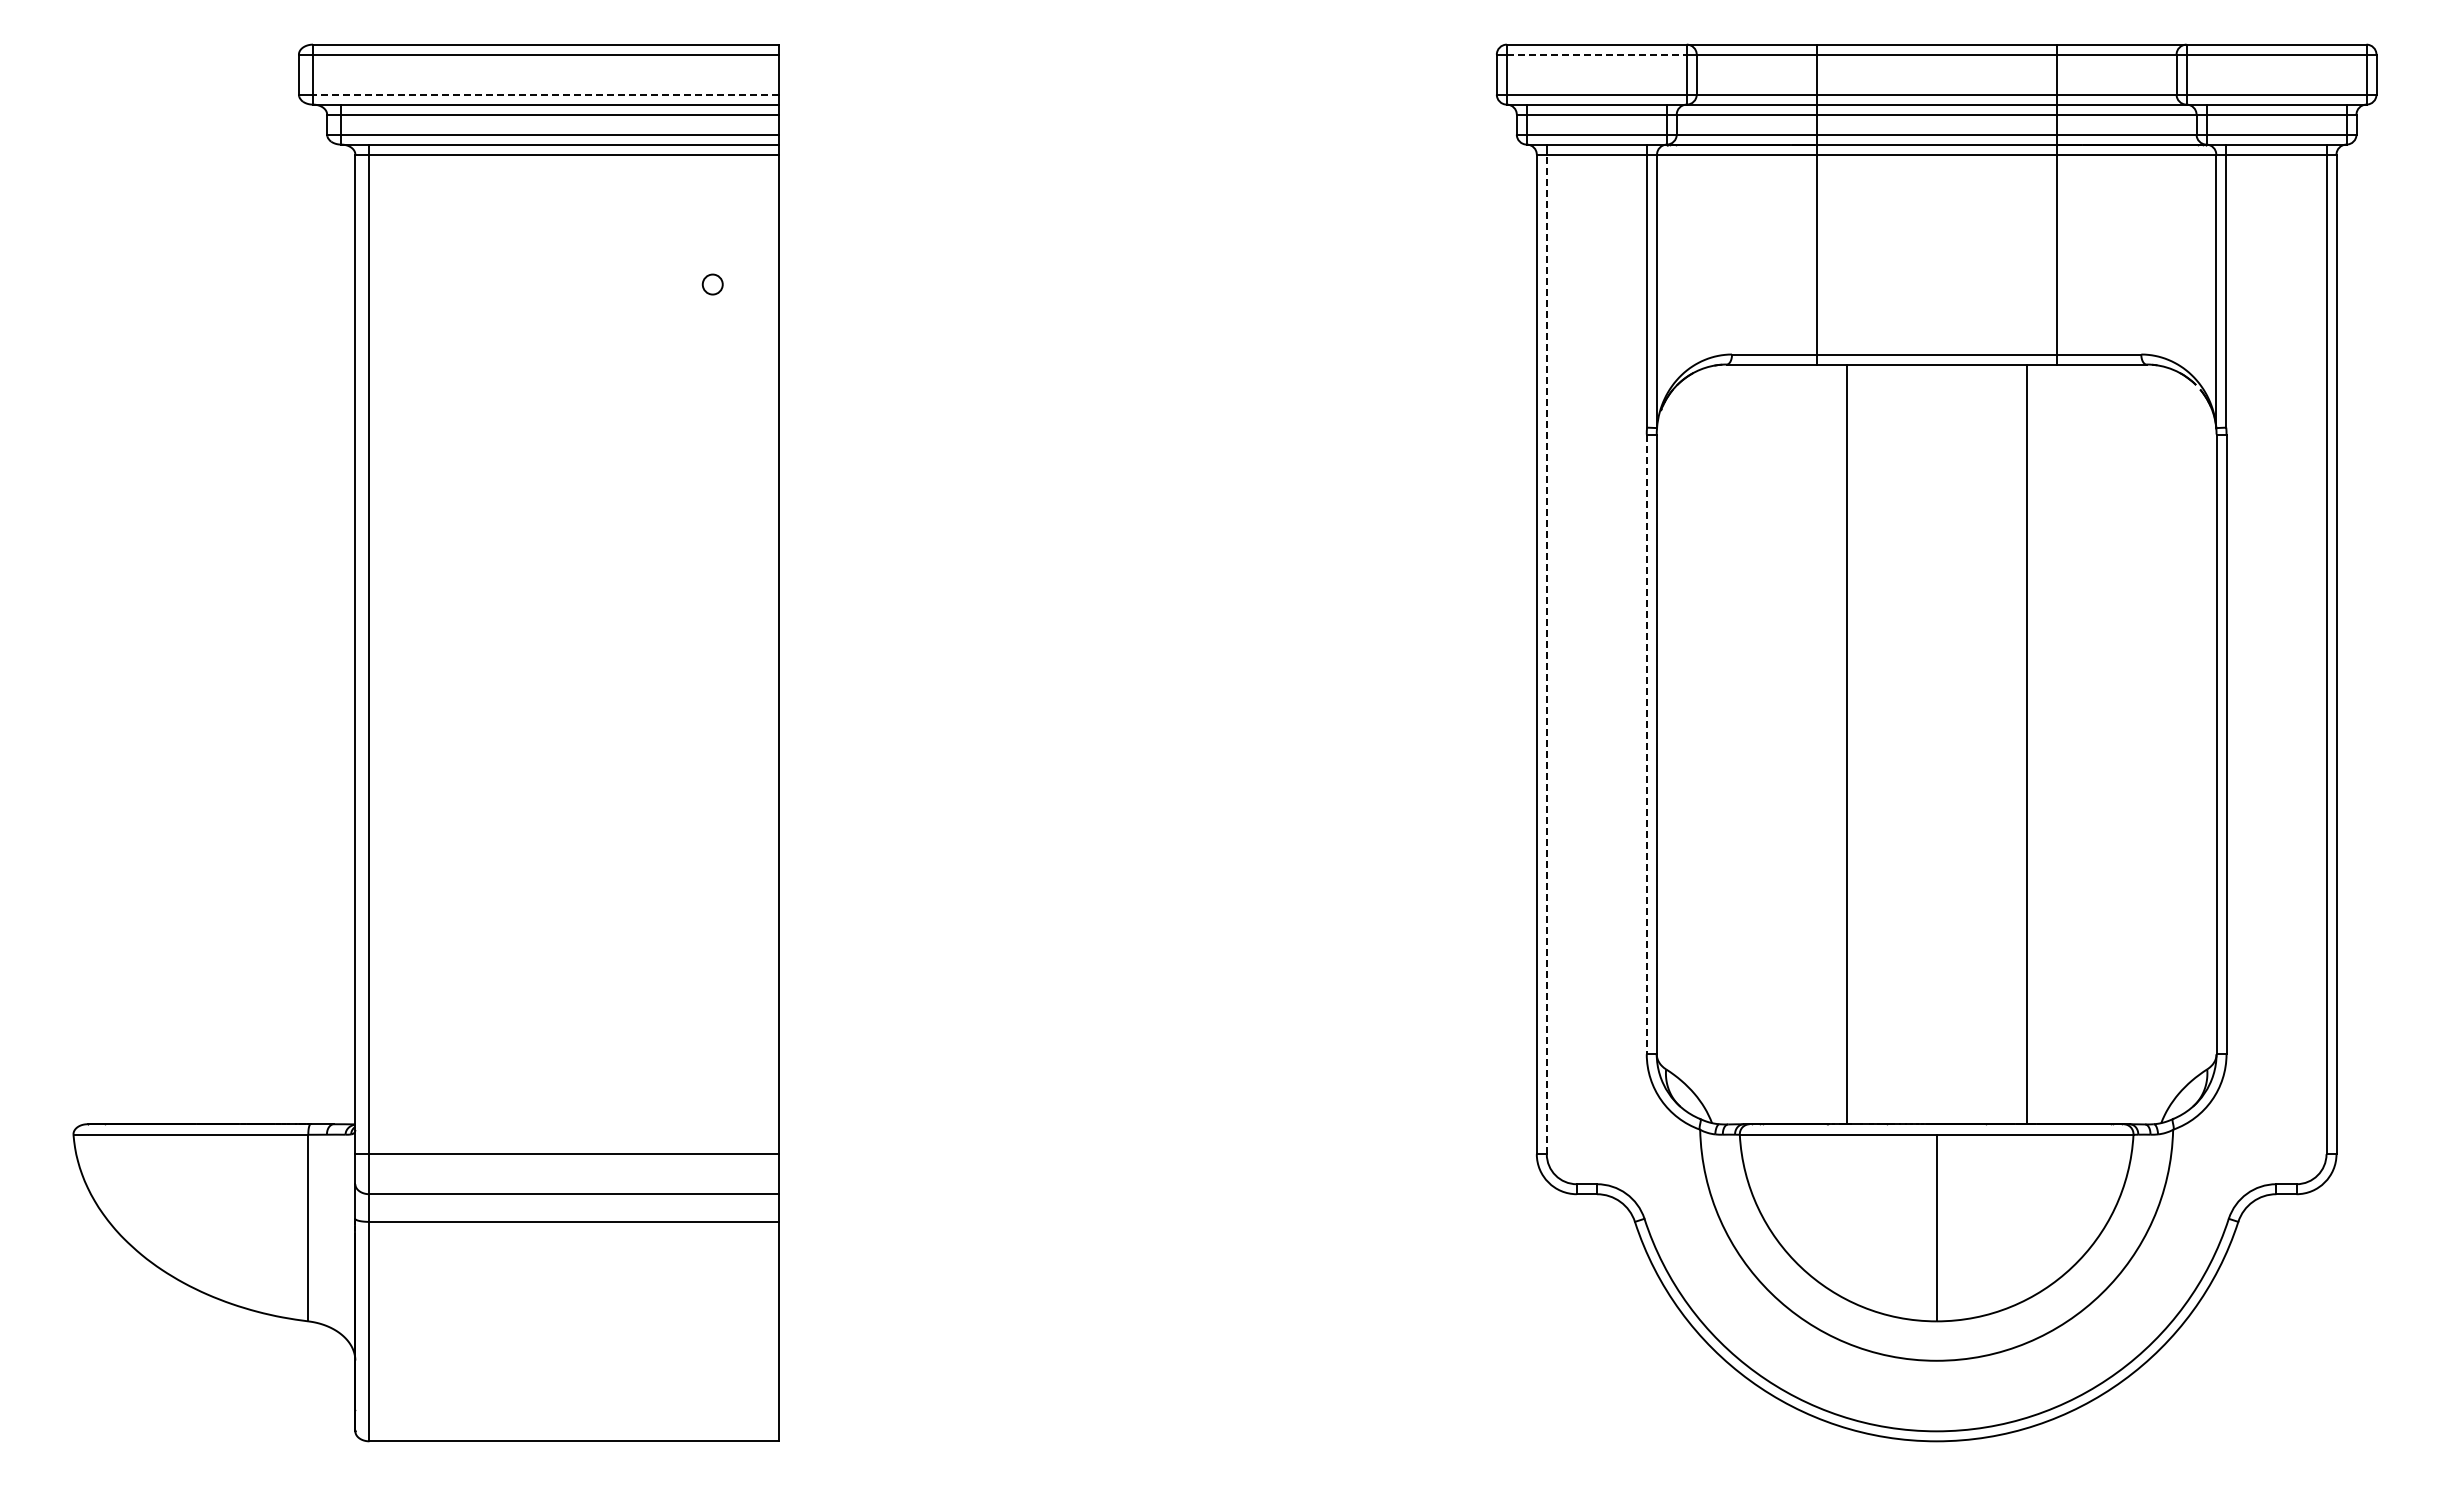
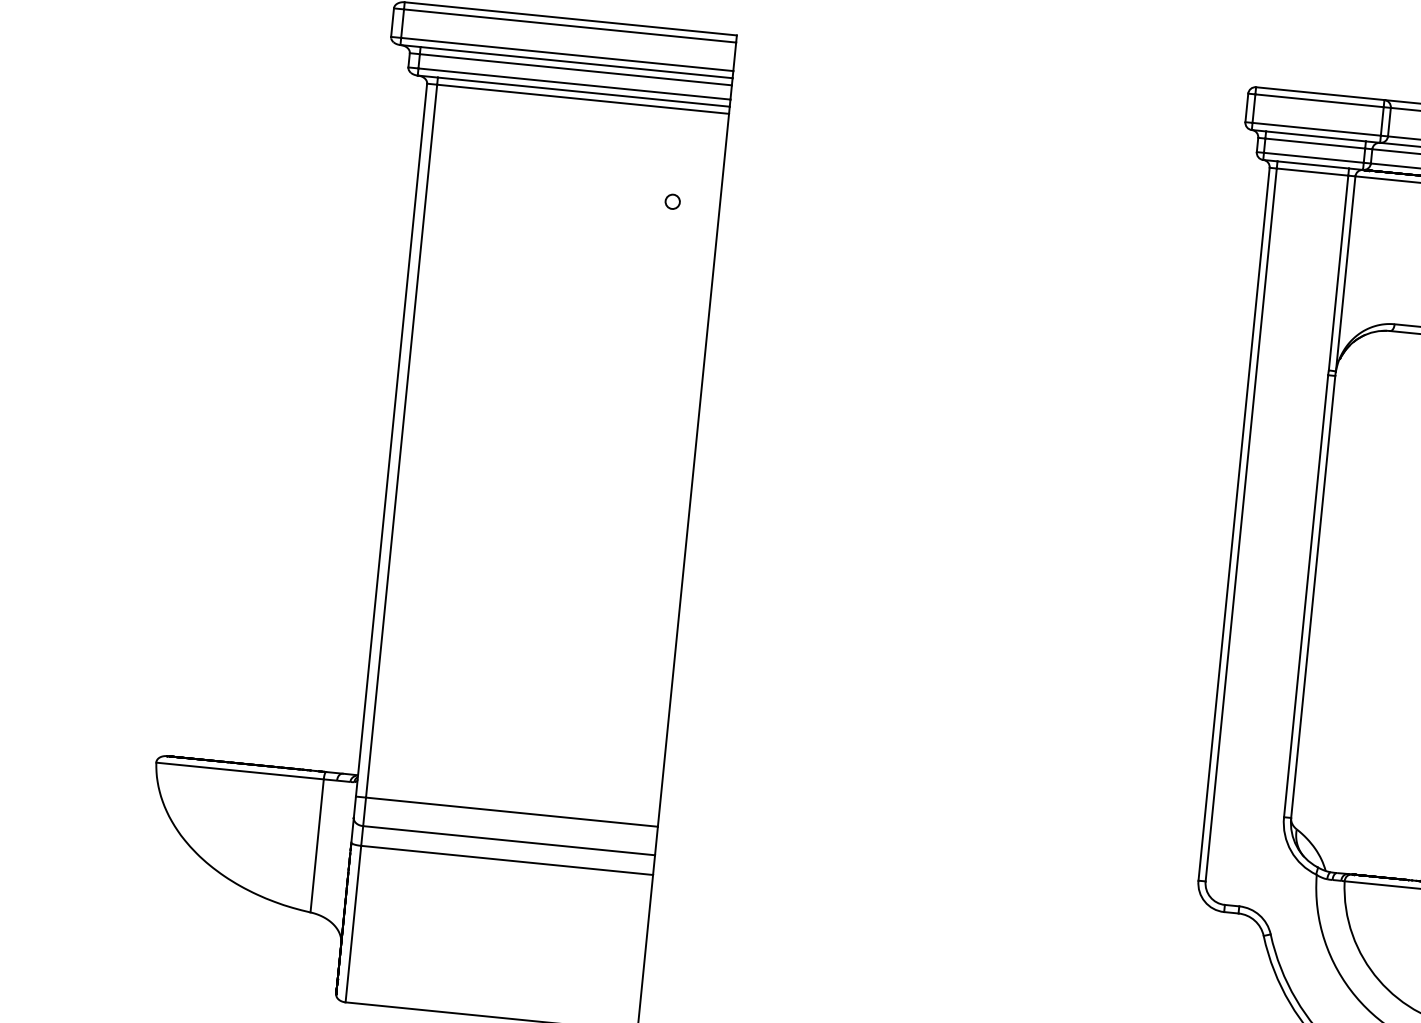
line: (1596, 54) -> (1319, 100), dashed -> solid
line: (545, 94) -> (566, 54), dashed -> solid
line: (1546, 654) -> (1241, 525), dashed -> solid
line: (1646, 744) -> (1305, 596), dashed -> solid

